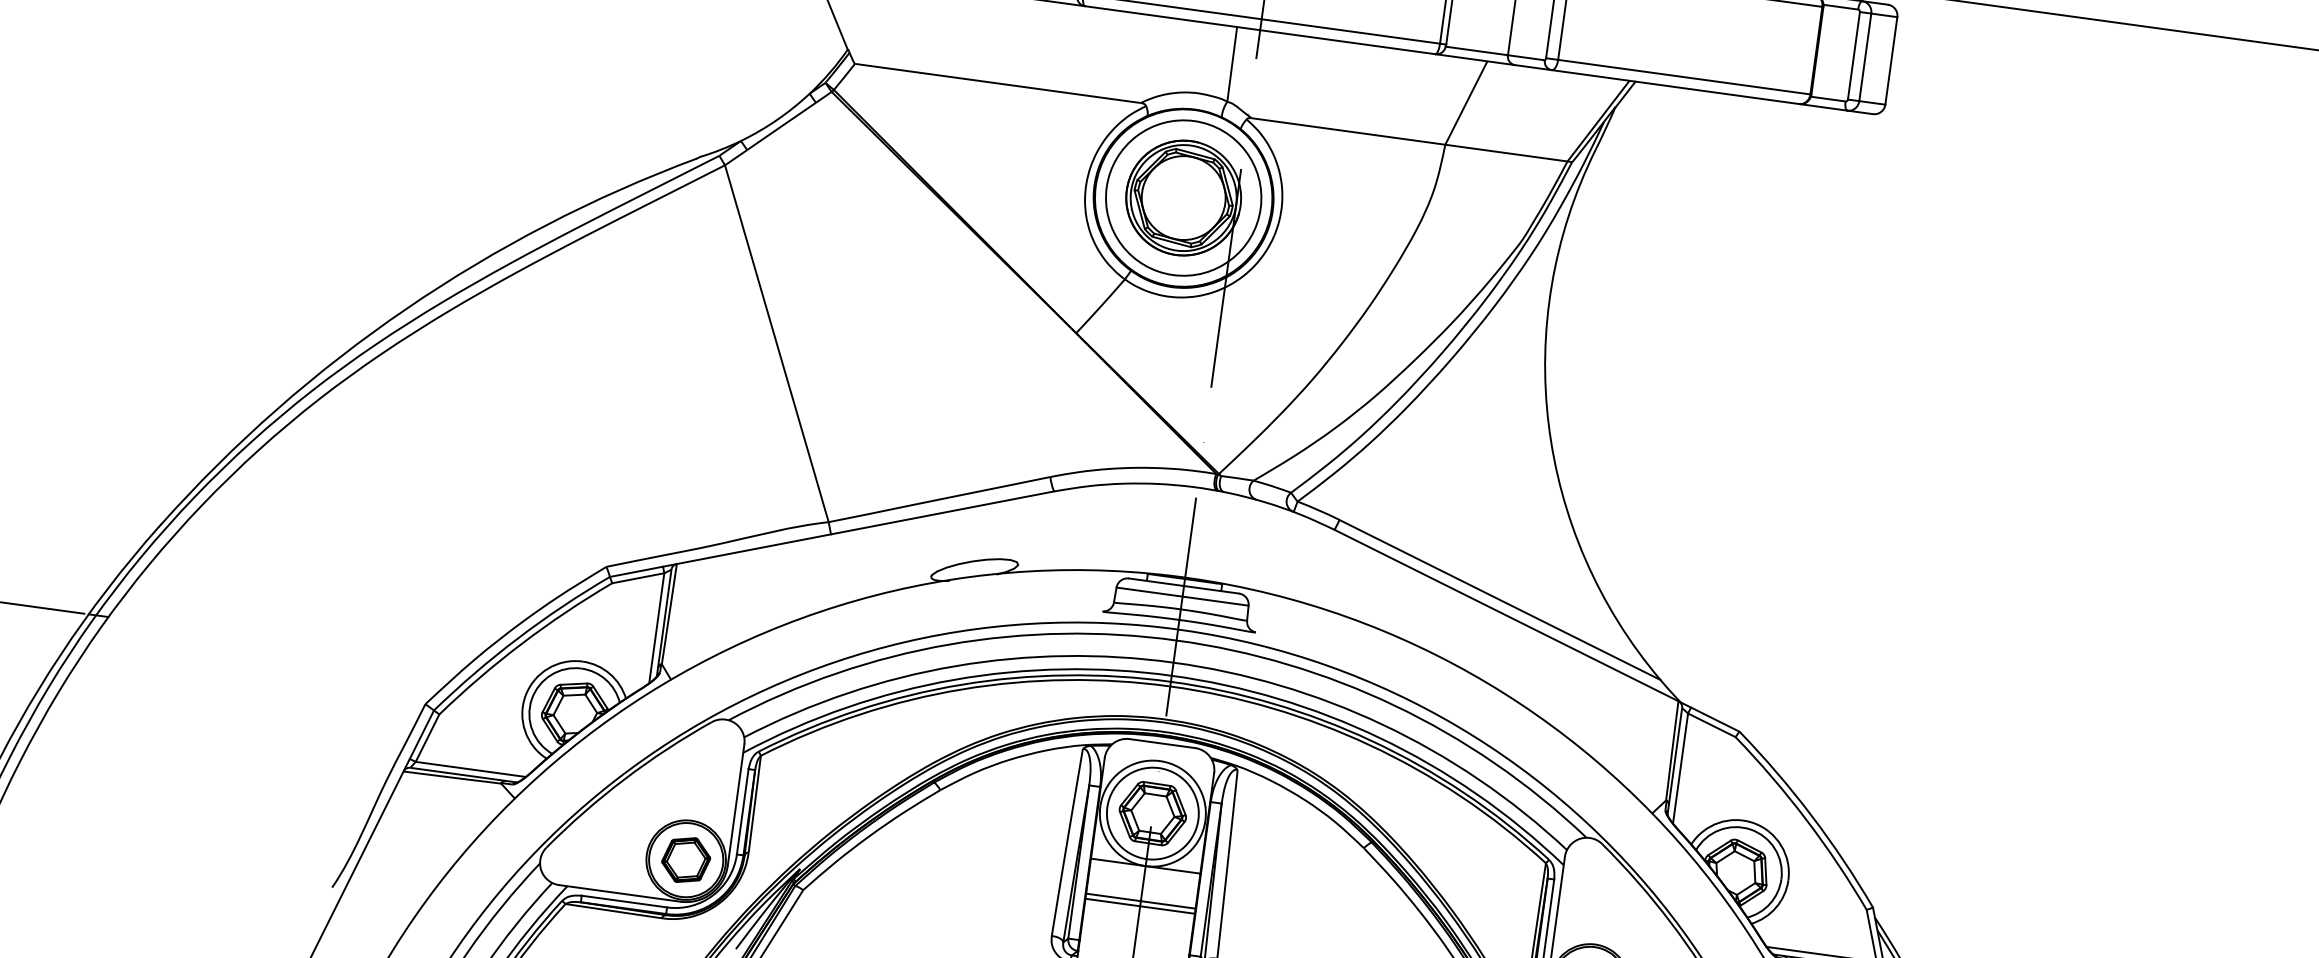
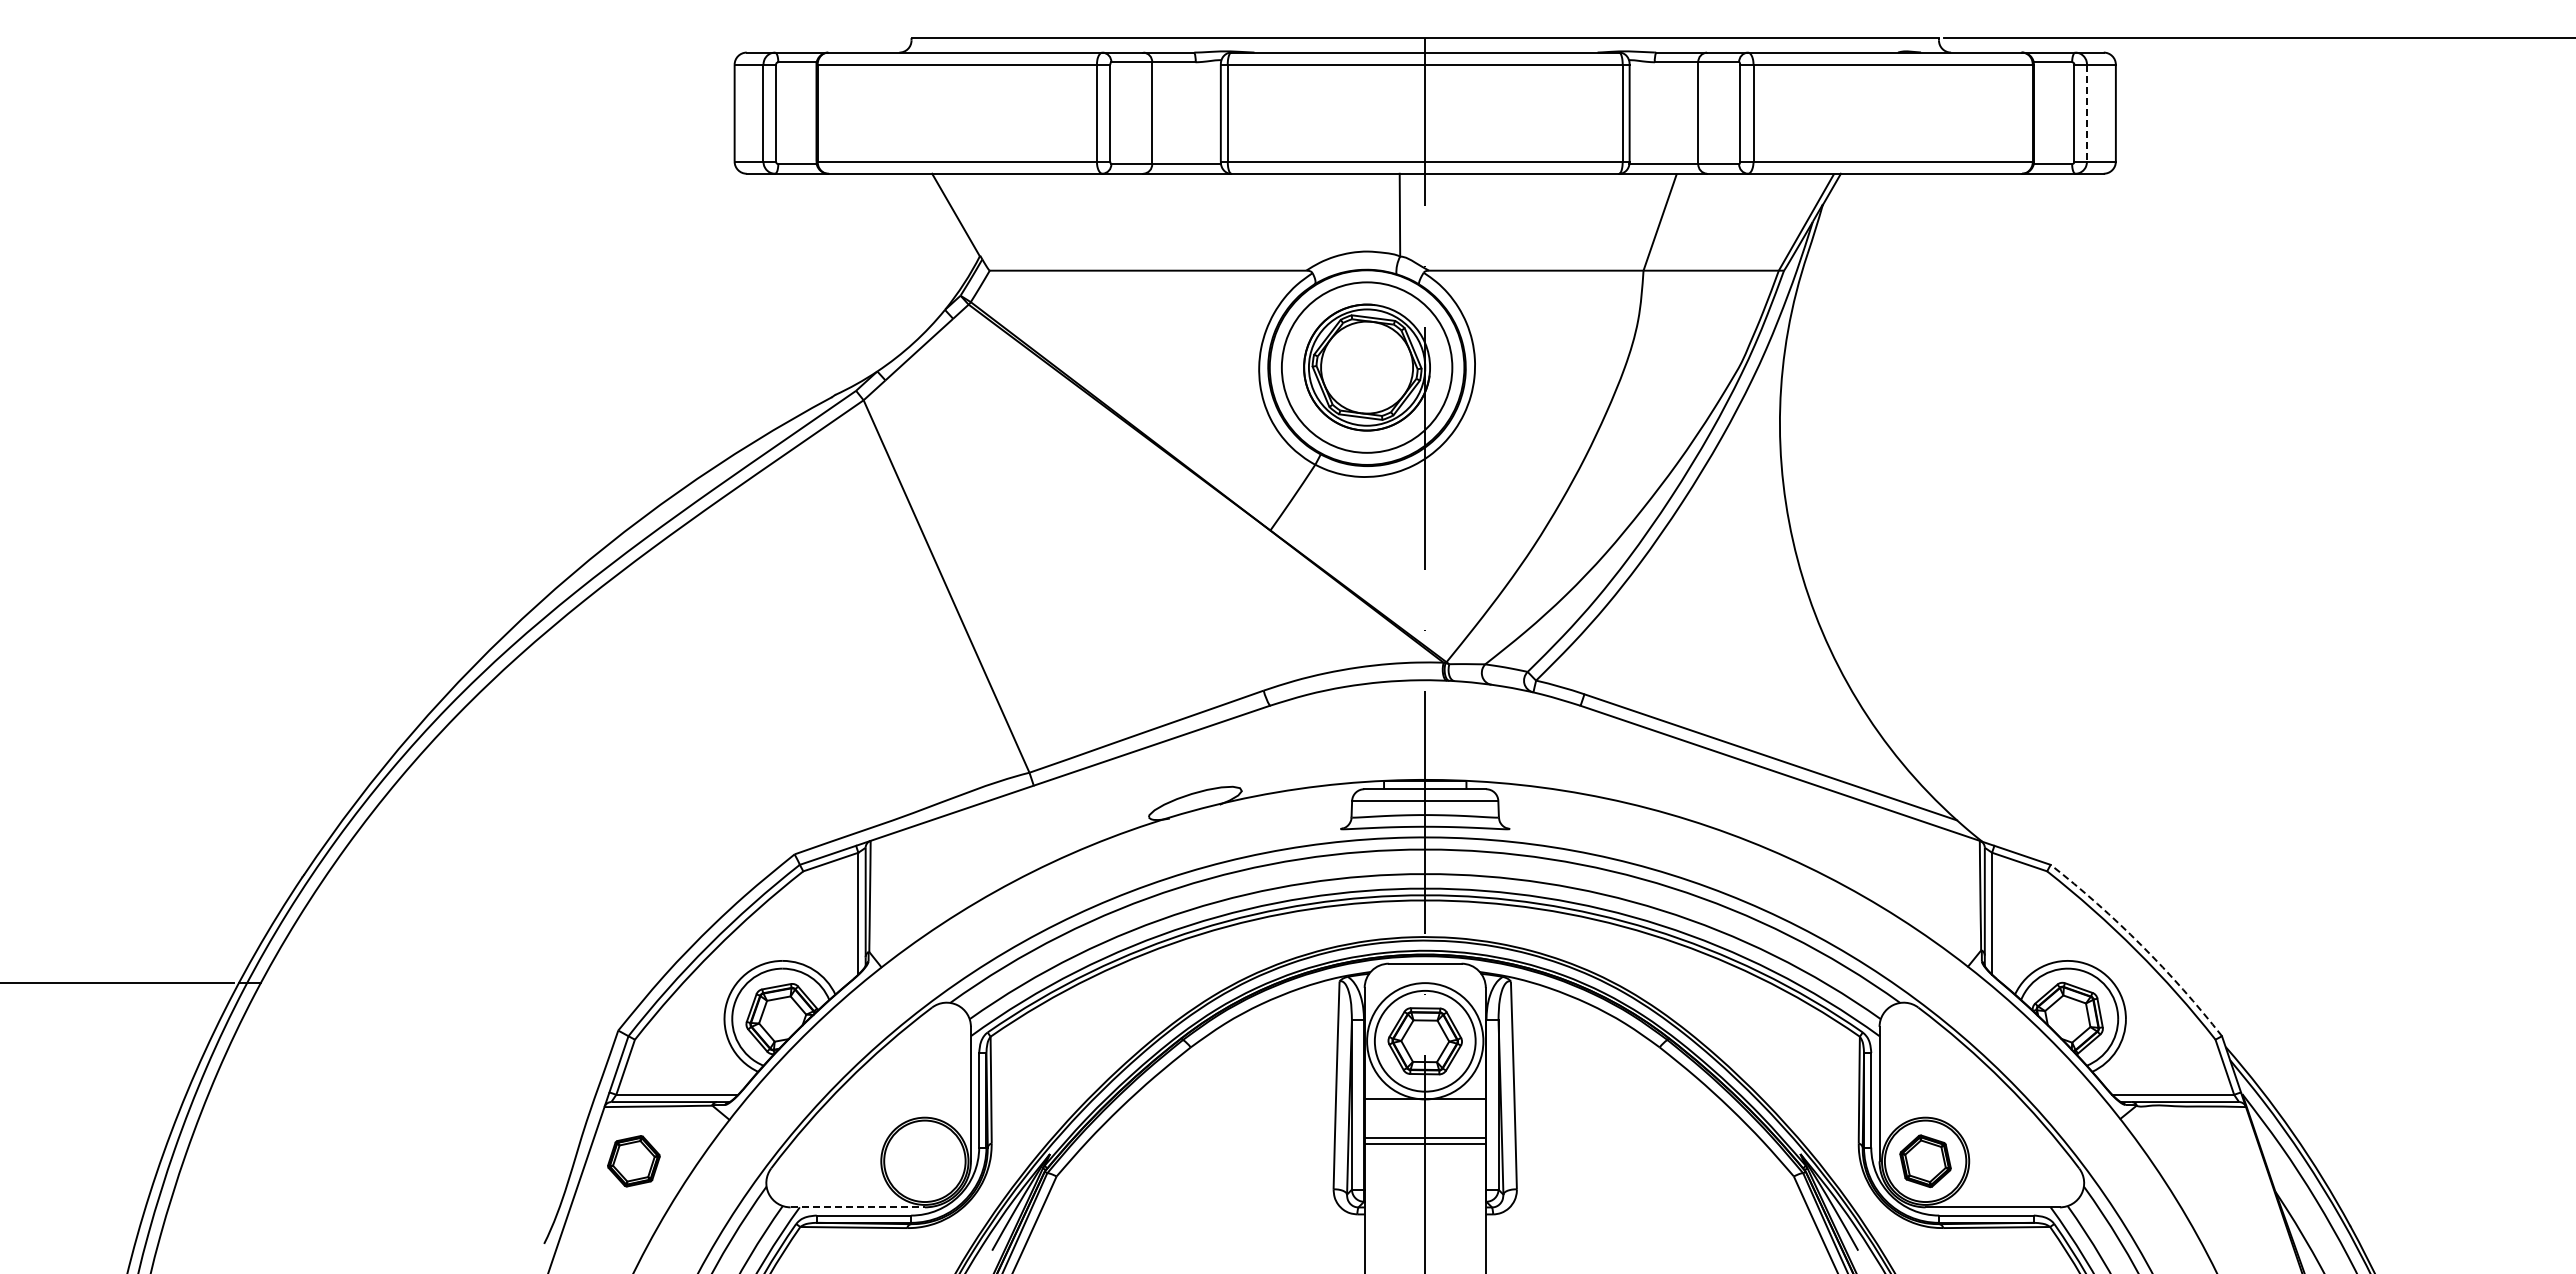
line: (1865, 57) -> (2087, 113), solid -> dashed
arc: (1811, 815) -> (2141, 945), solid -> dashed
part: (685, 860) -> (633, 1161), moved
line: (620, 893) -> (858, 1207), solid -> dashed

